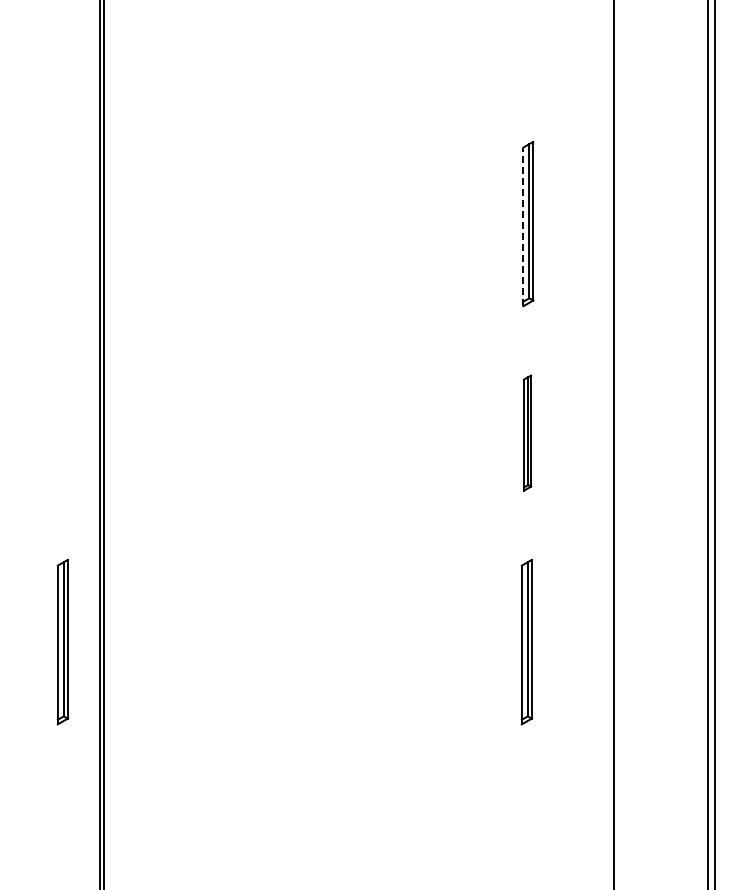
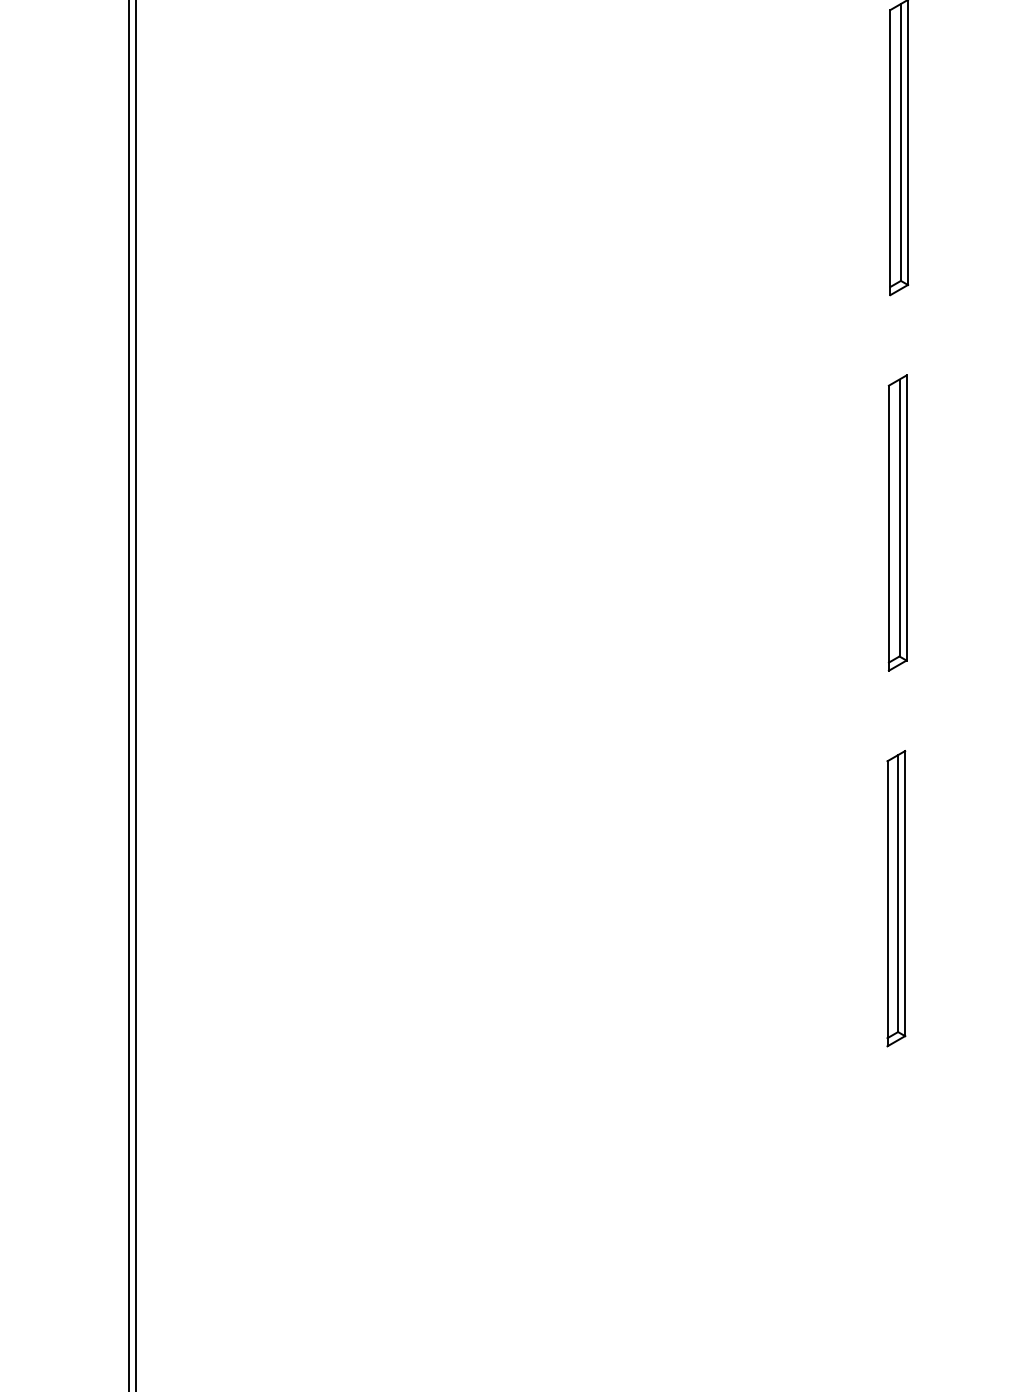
line: (523, 226) -> (890, 151), dashed -> solid
part: (527, 432) -> (897, 522), size x1.43
part: (62, 642) -> (62, 899), removed

